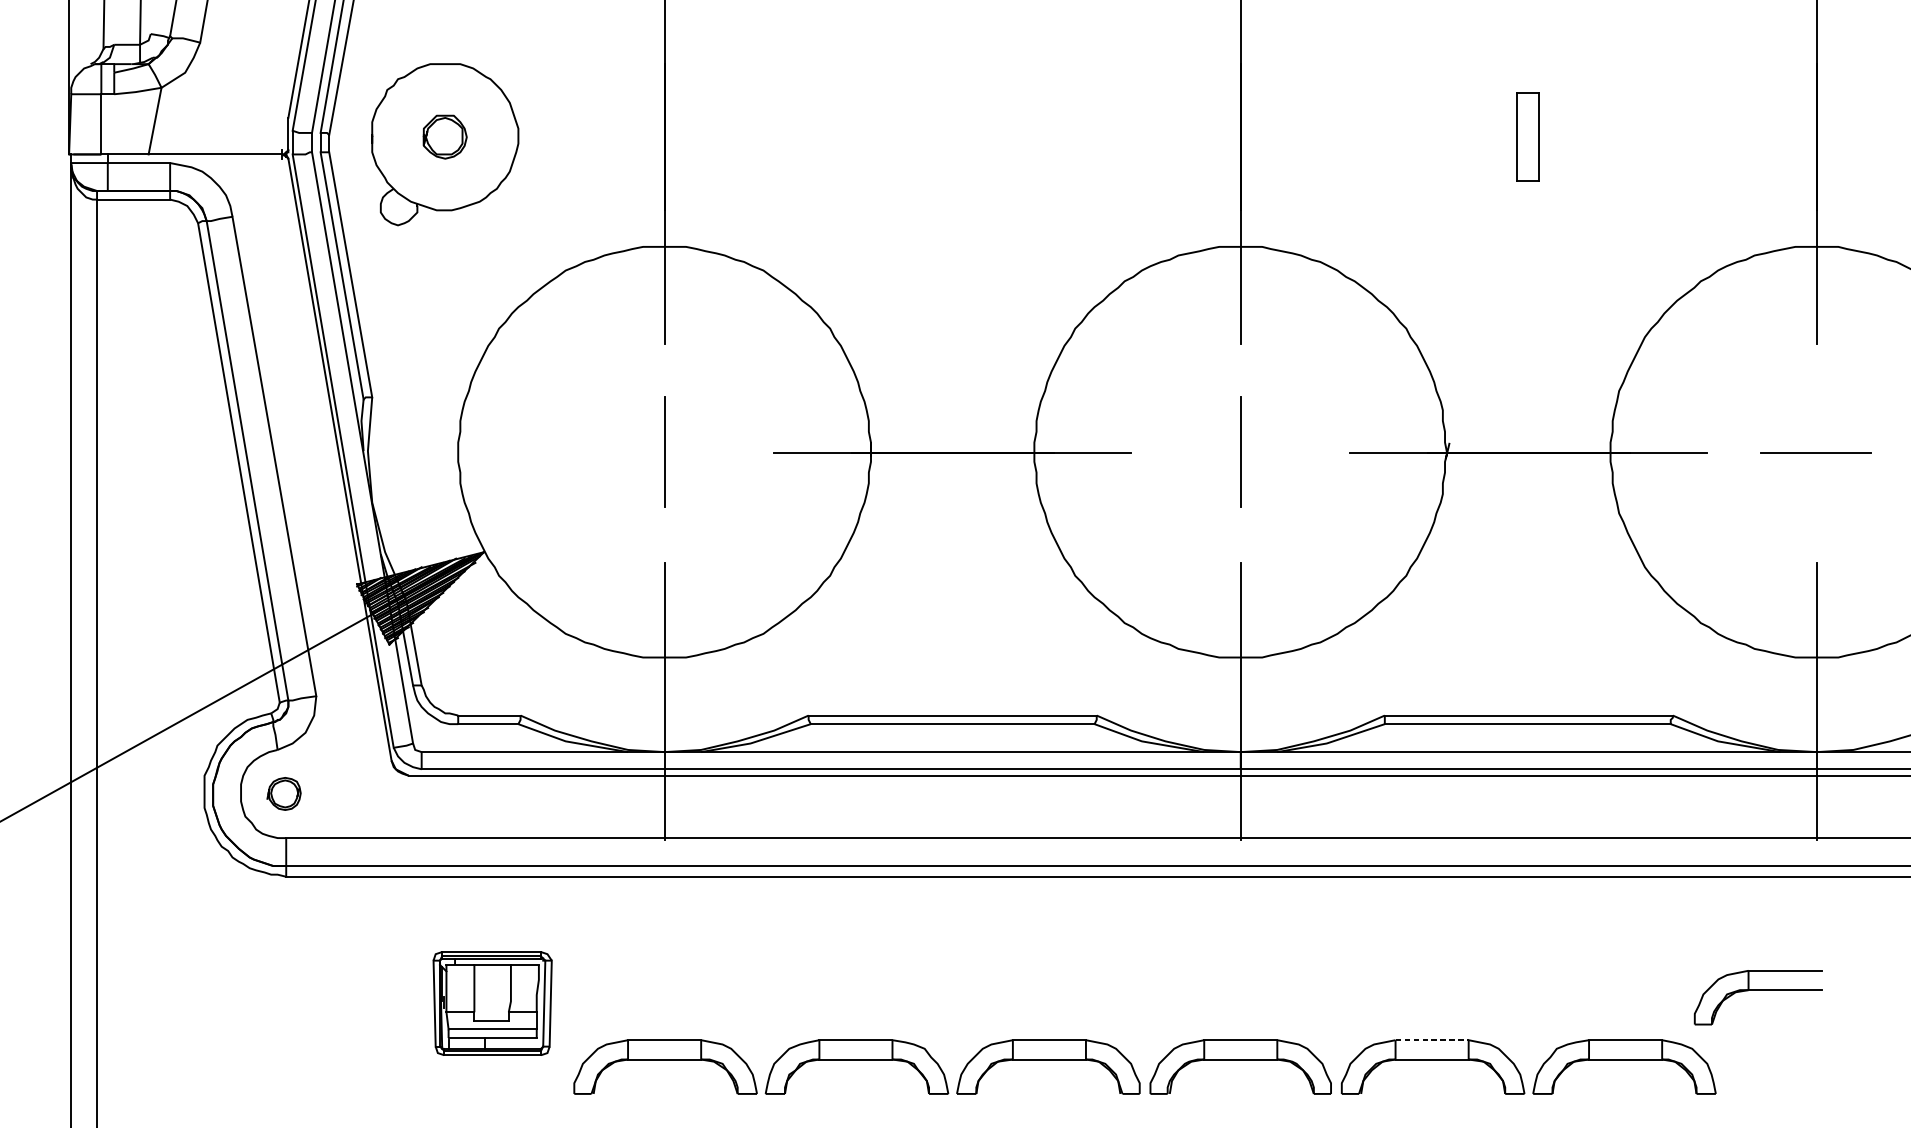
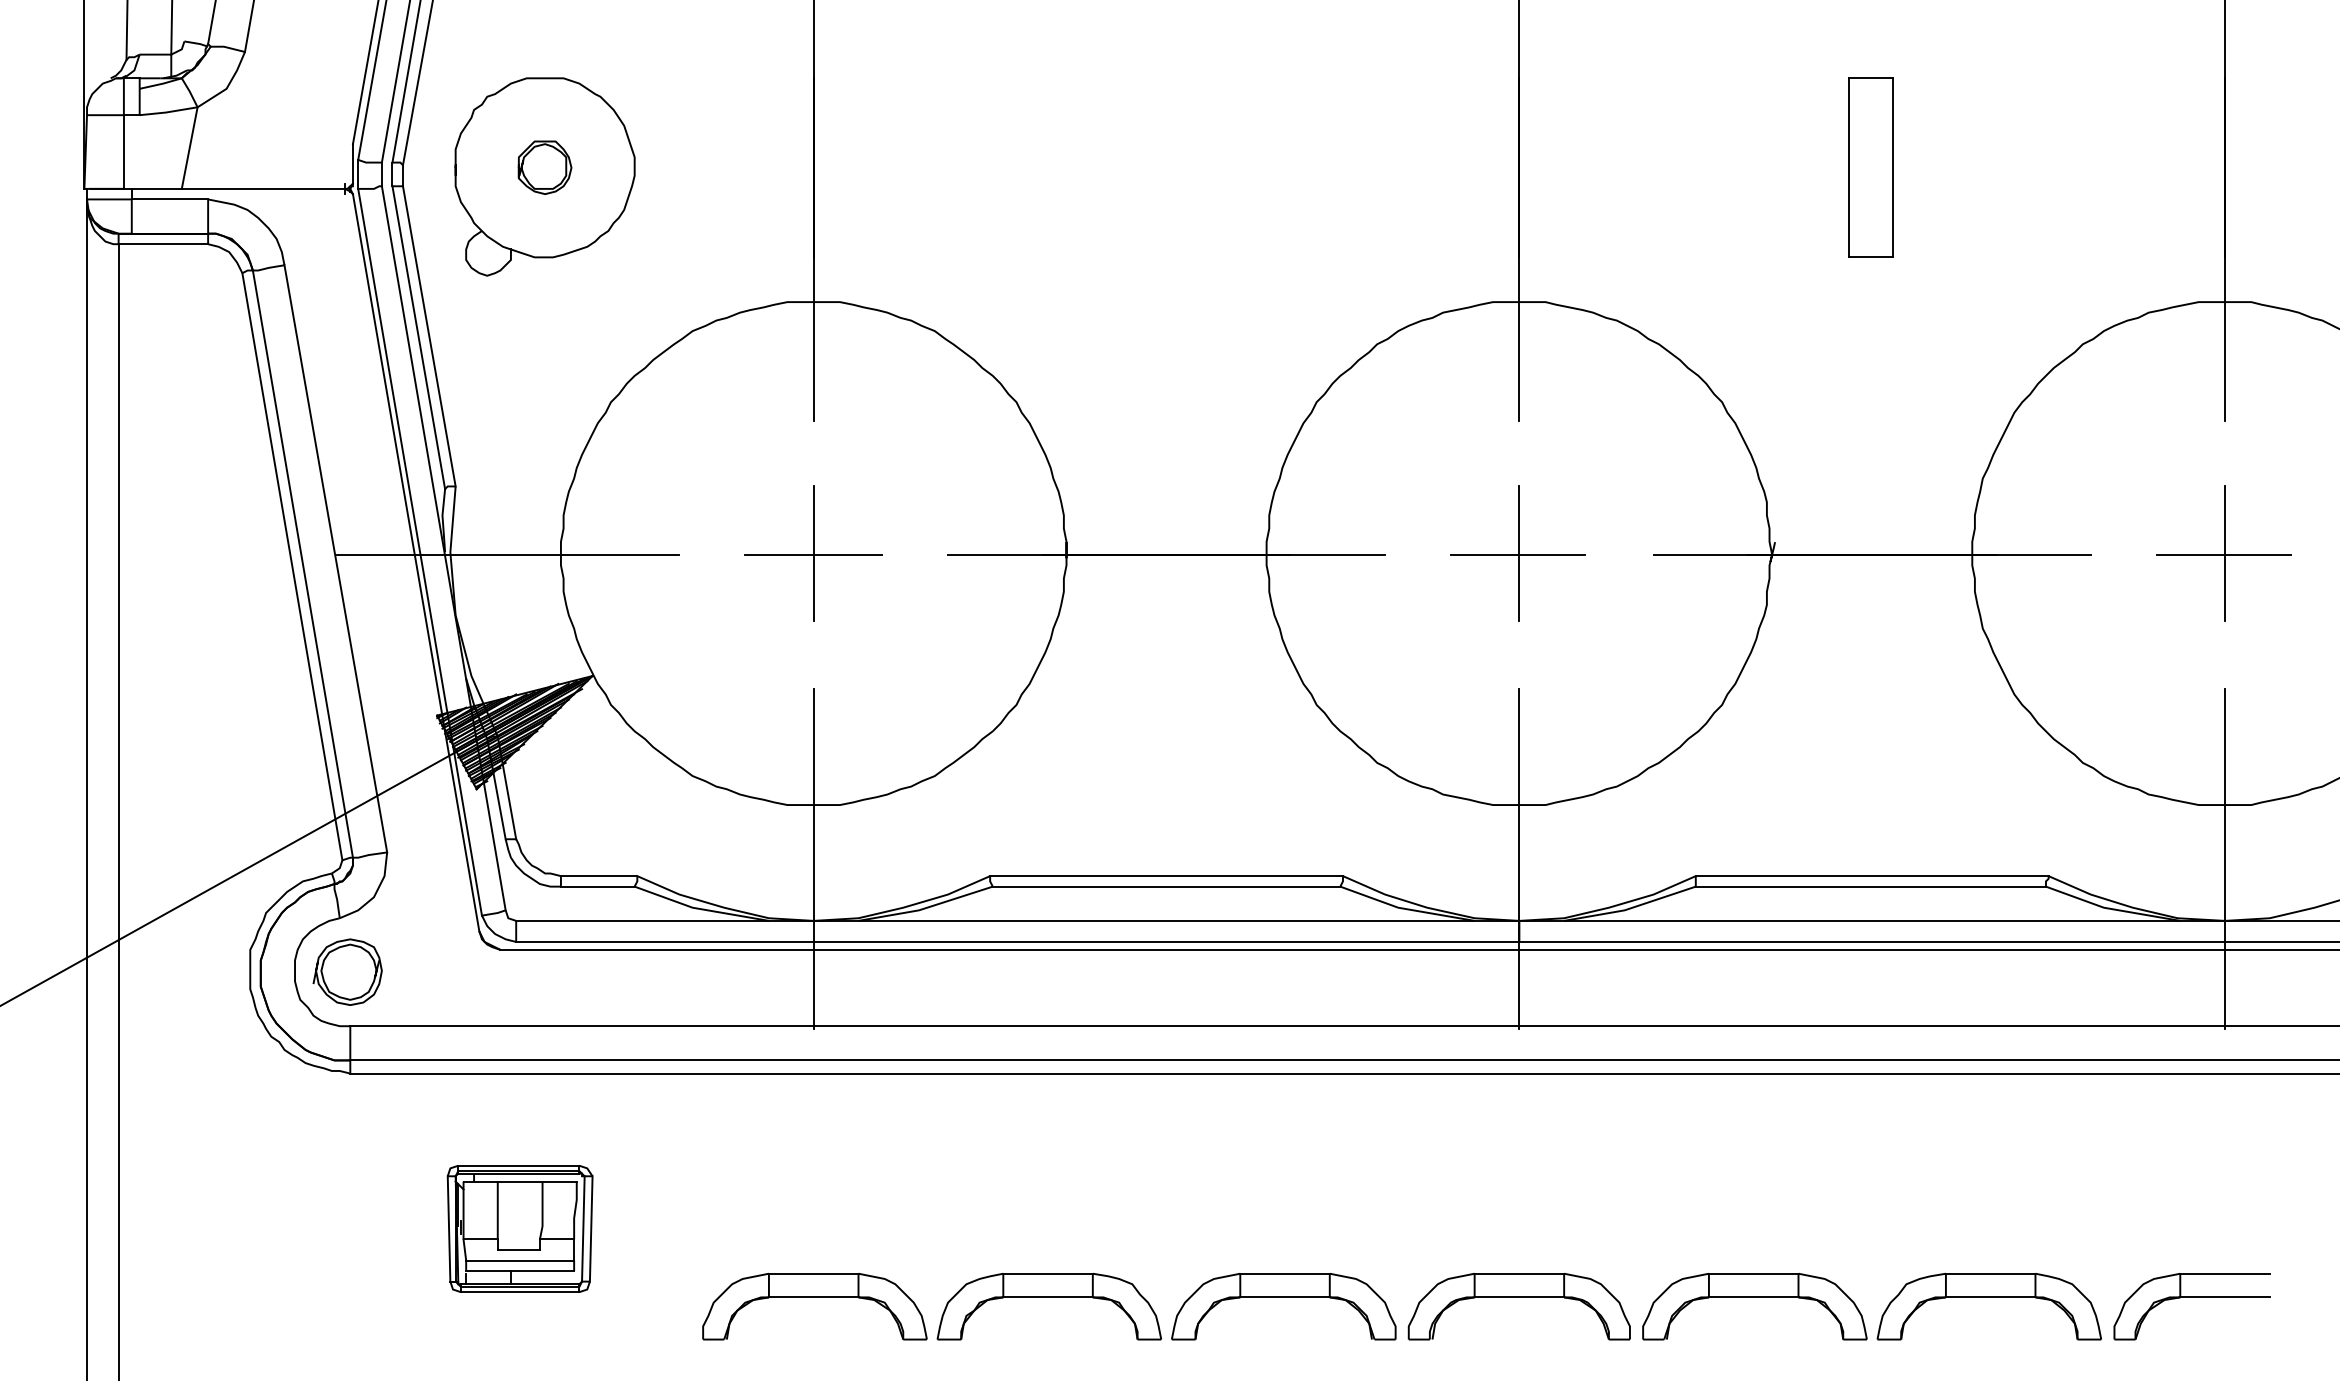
part: (1527, 136) -> (1870, 167), size x1.67
line: (415, 452) -> (508, 554), added
line: (664, 452) -> (813, 554), added
line: (1239, 452) -> (1517, 554), added
line: (1817, 452) -> (2225, 553), added
part: (283, 793) -> (347, 971), size x1.67
part: (1757, 990) -> (2191, 1297), moved
part: (492, 1003) -> (519, 1228), moved
line: (1431, 1040) -> (1753, 1273), dashed -> solid

